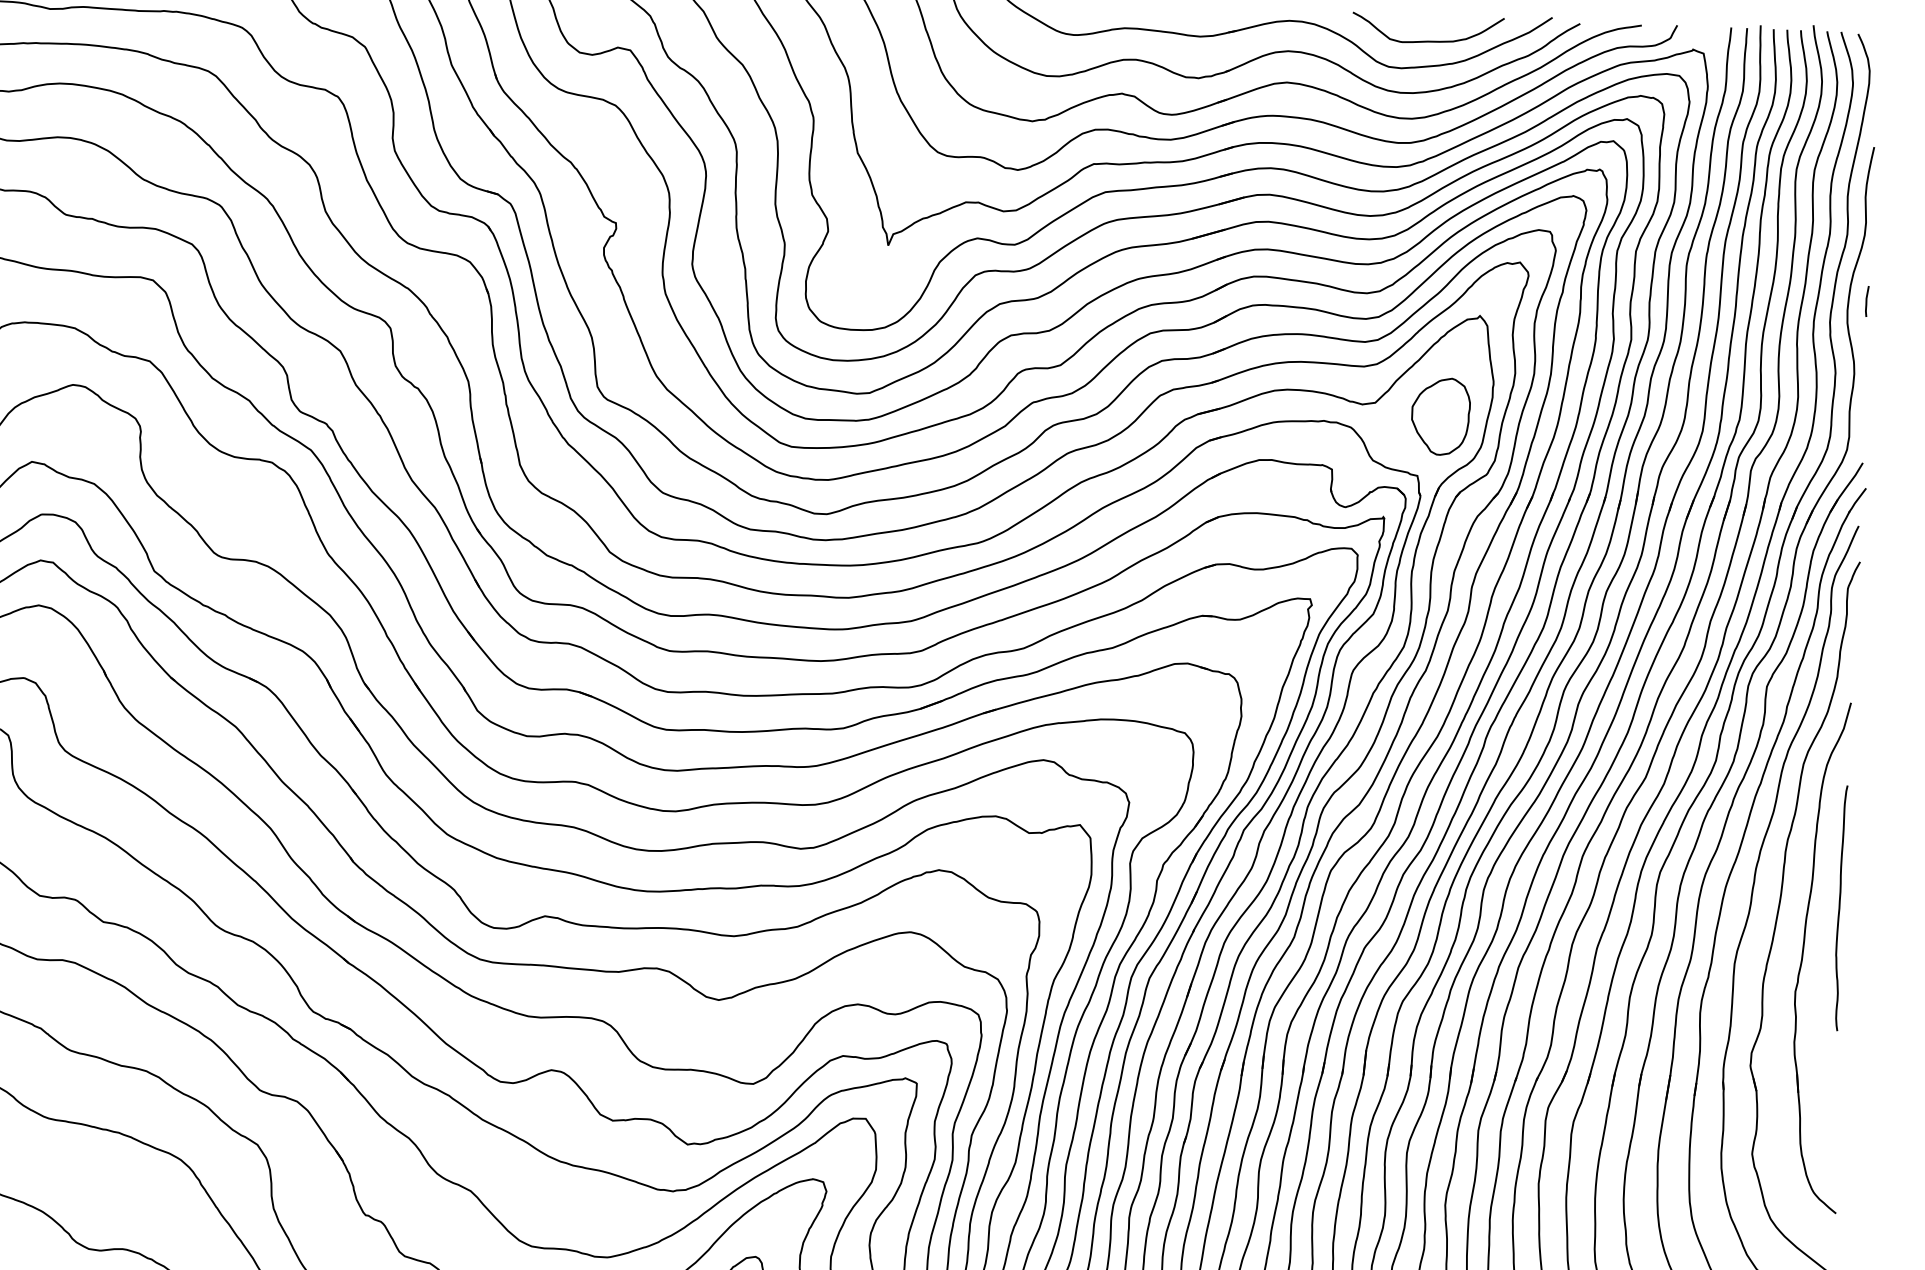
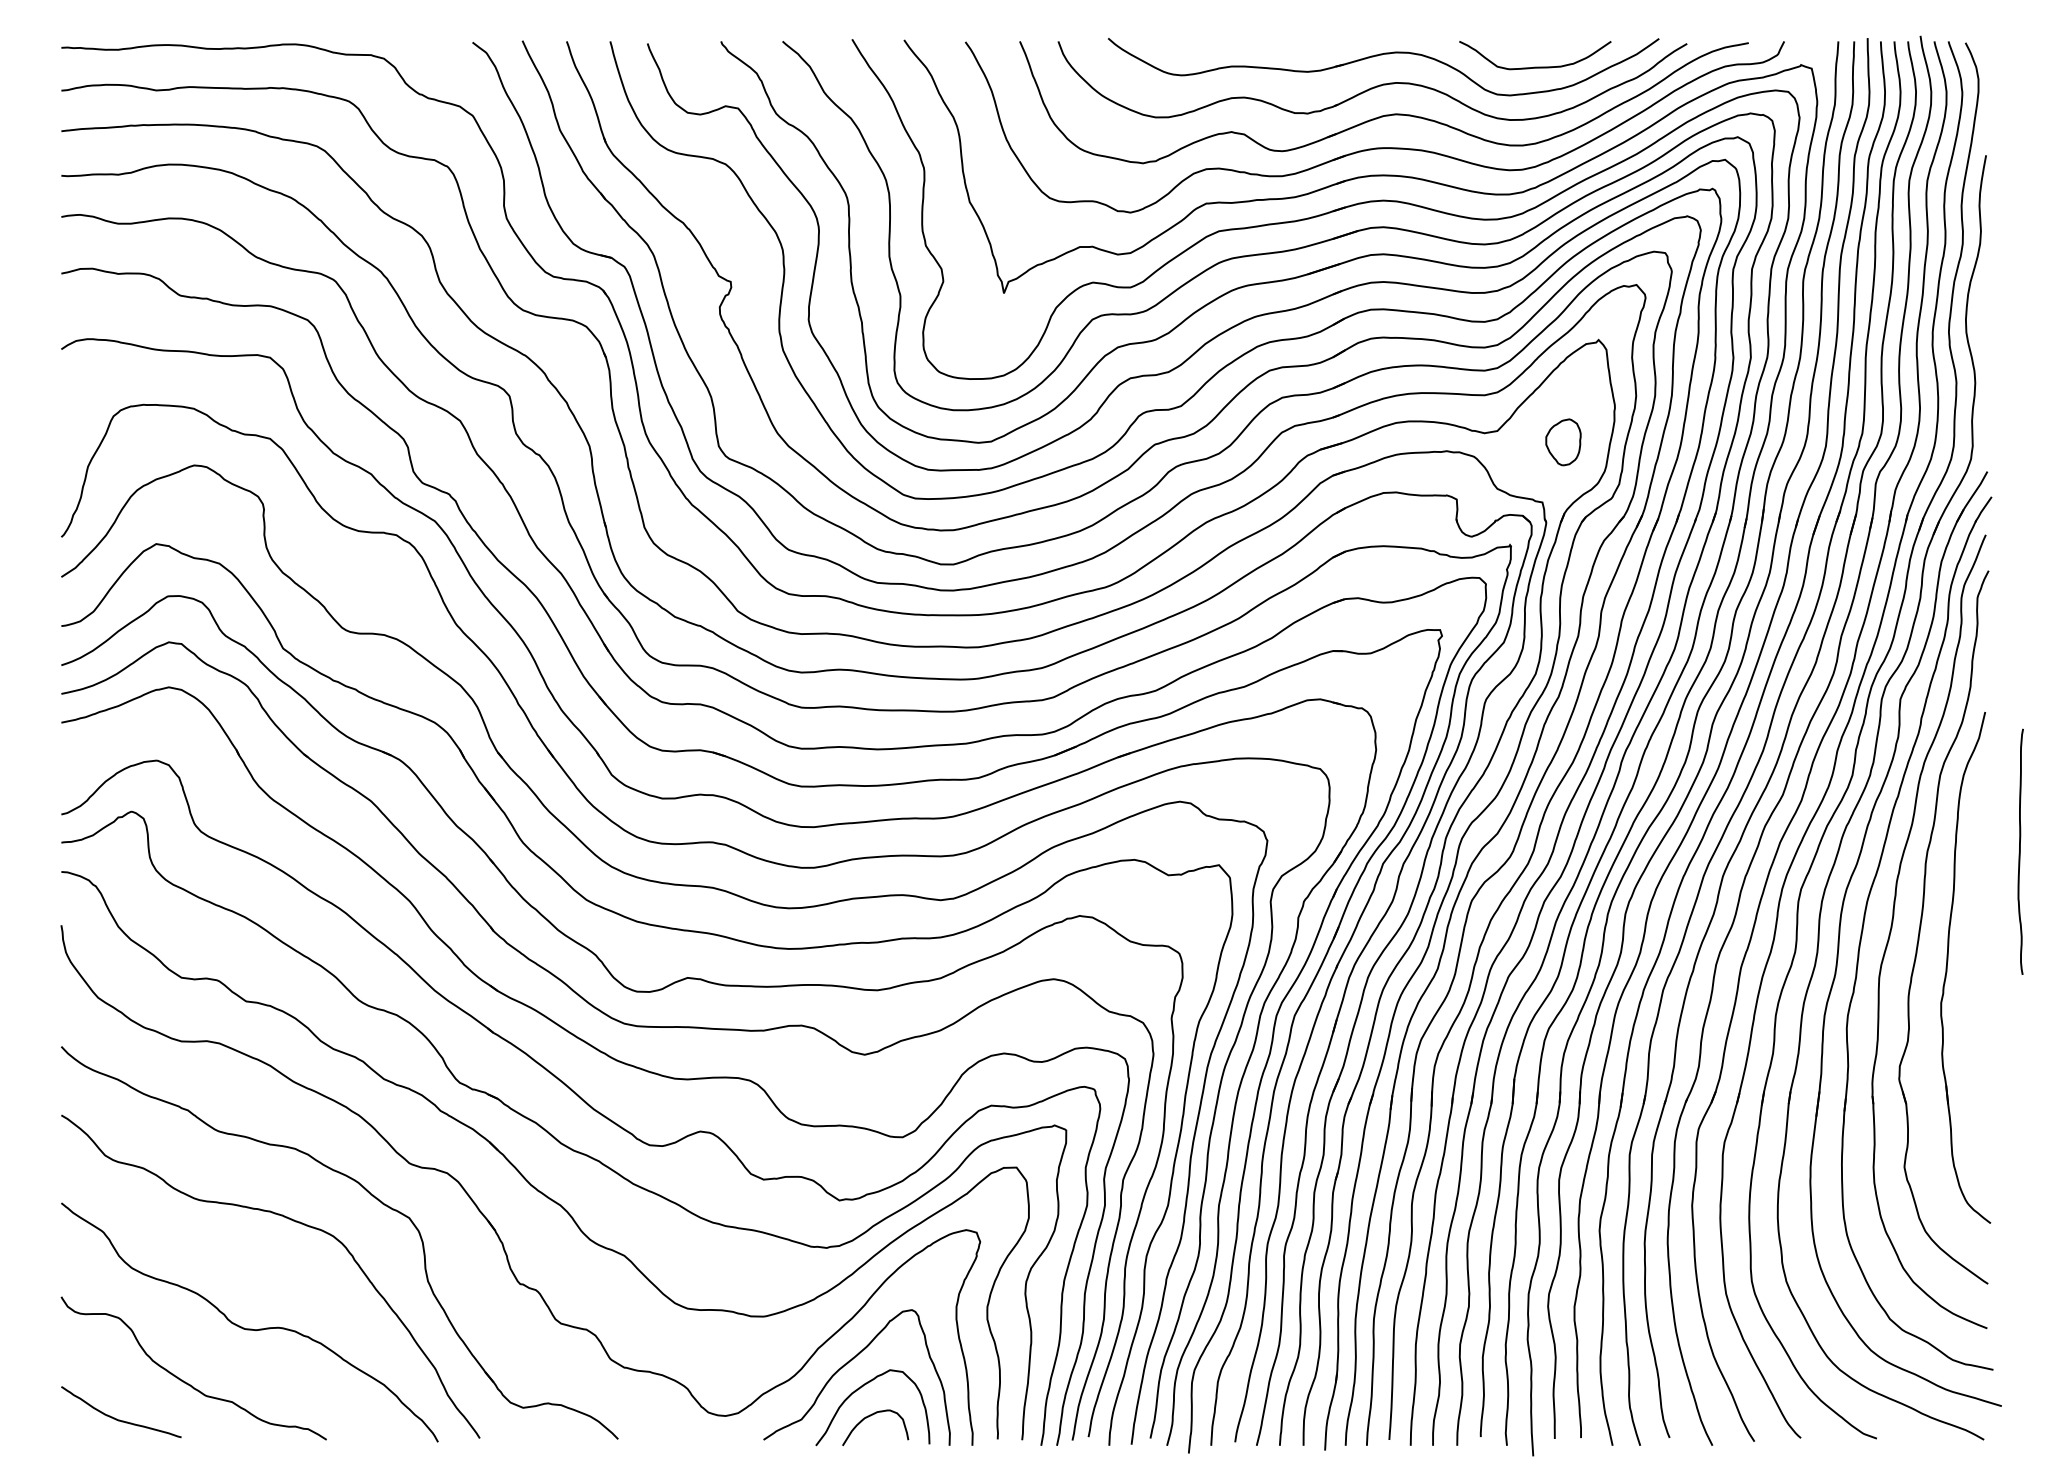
line: (1867, 301) -> (1985, 309), removed
part: (1440, 416) -> (1563, 442), size x0.6
curve: (1840, 907) -> (2020, 851), moved

